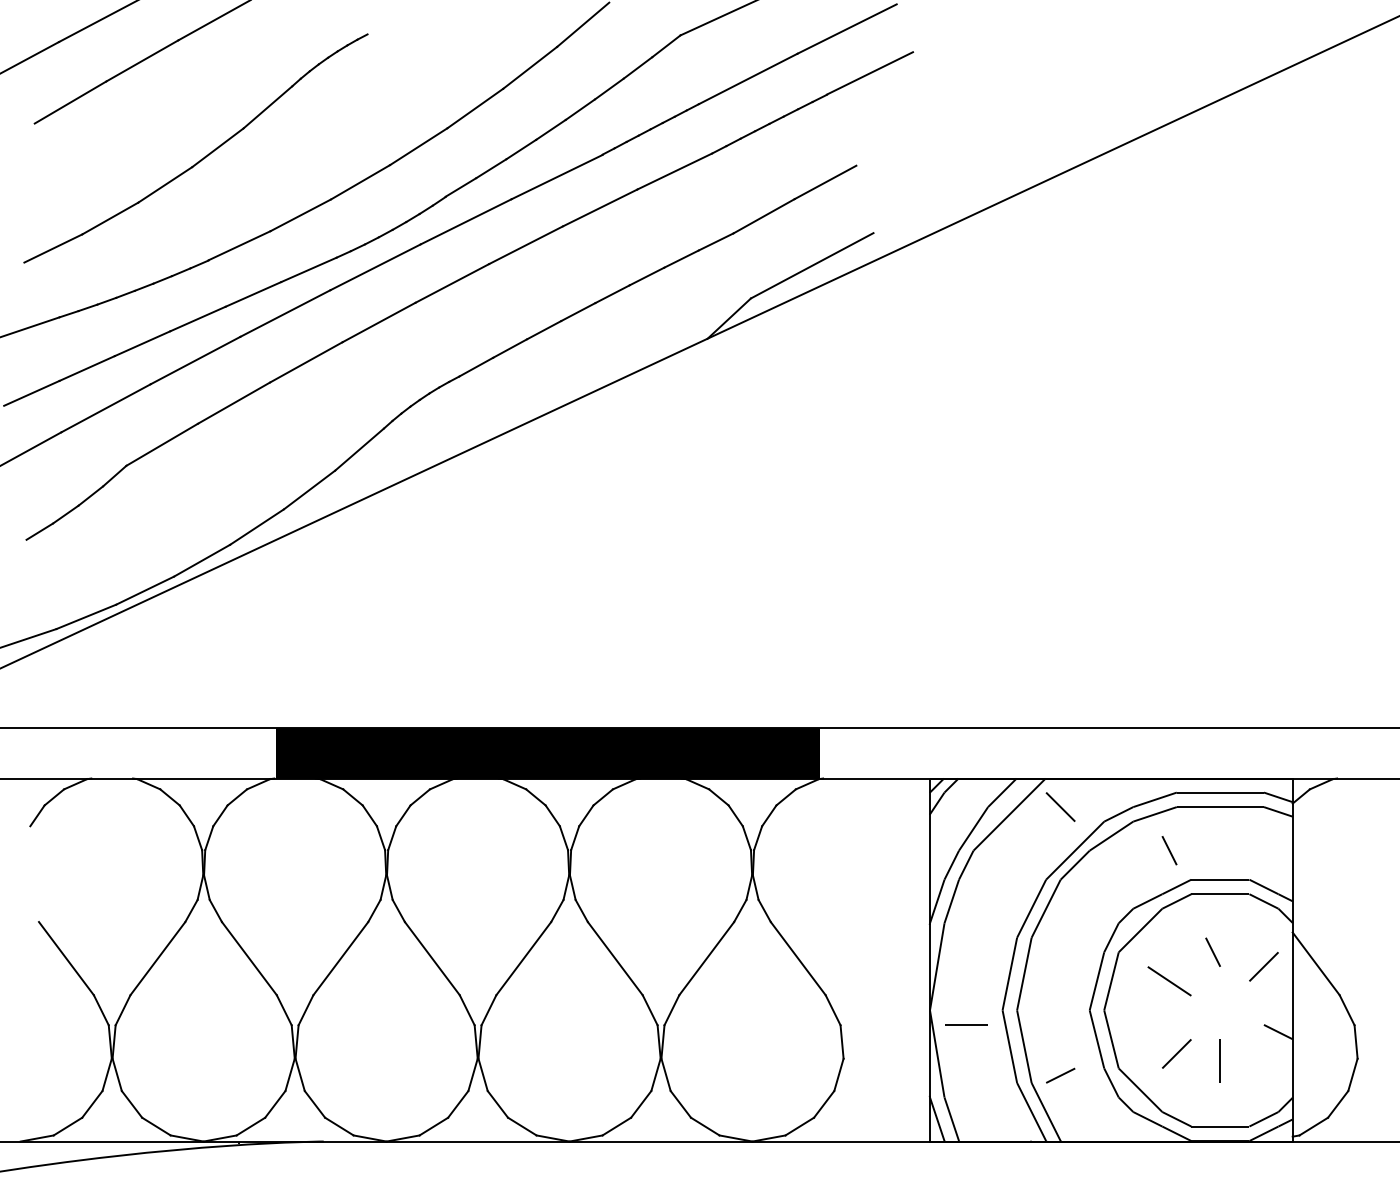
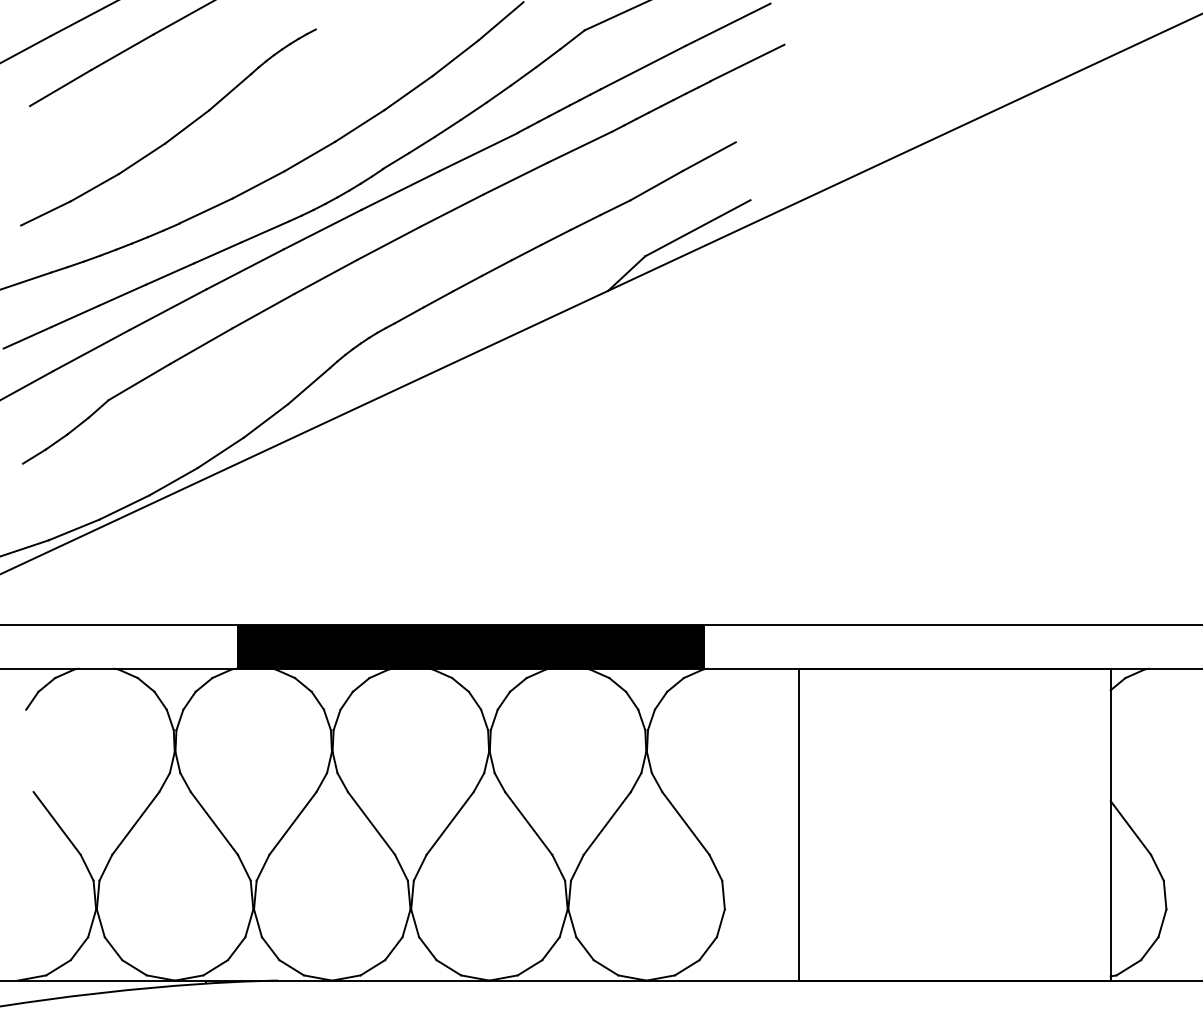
hatch: (1110, 959) -> (954, 824), removed

